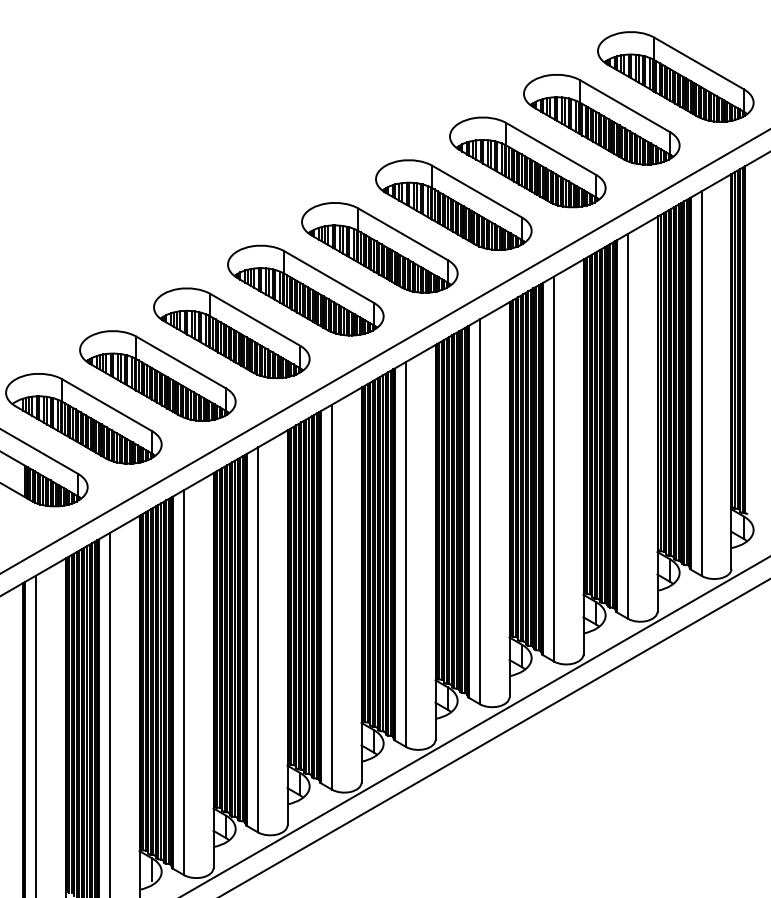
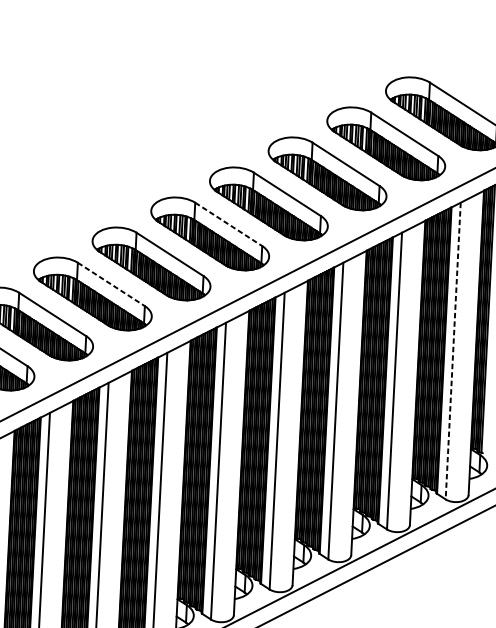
line: (403, 234) -> (228, 224), solid -> dashed
line: (255, 319) -> (111, 284), solid -> dashed
line: (702, 383) -> (453, 350), solid -> dashed

